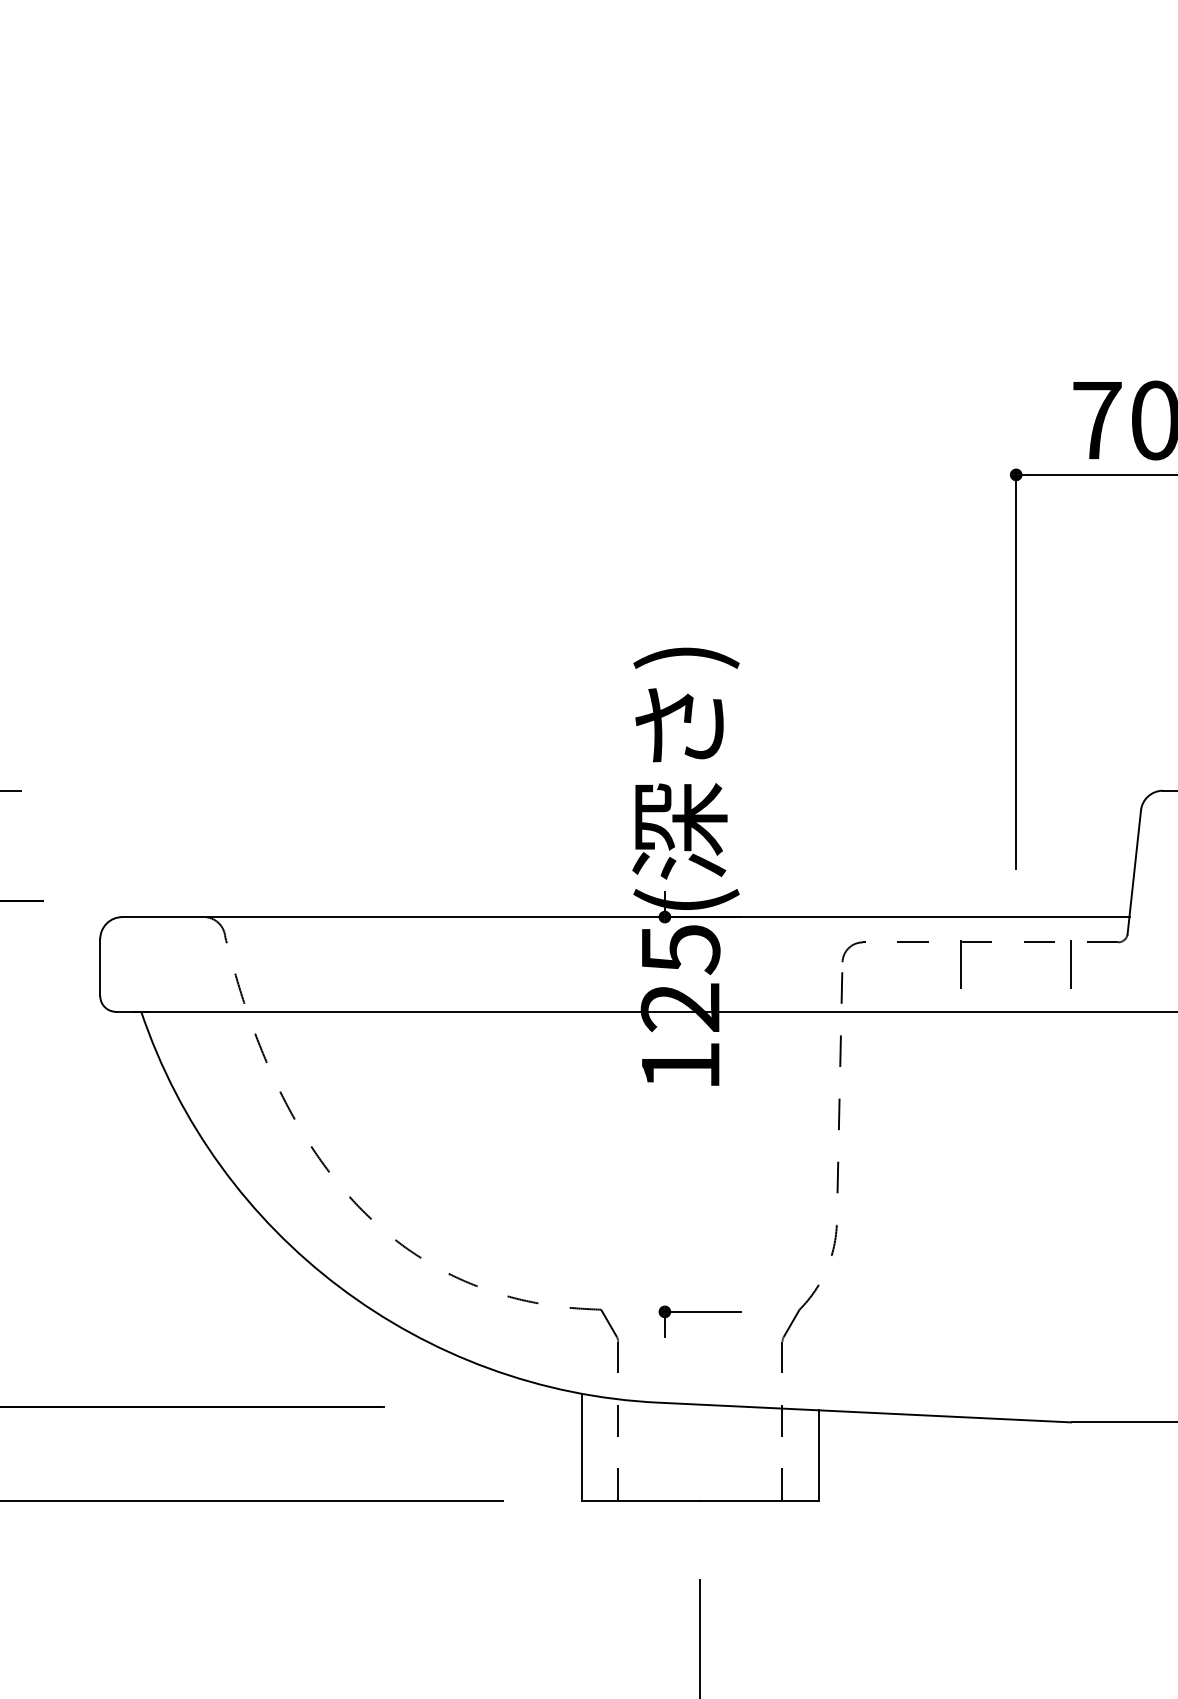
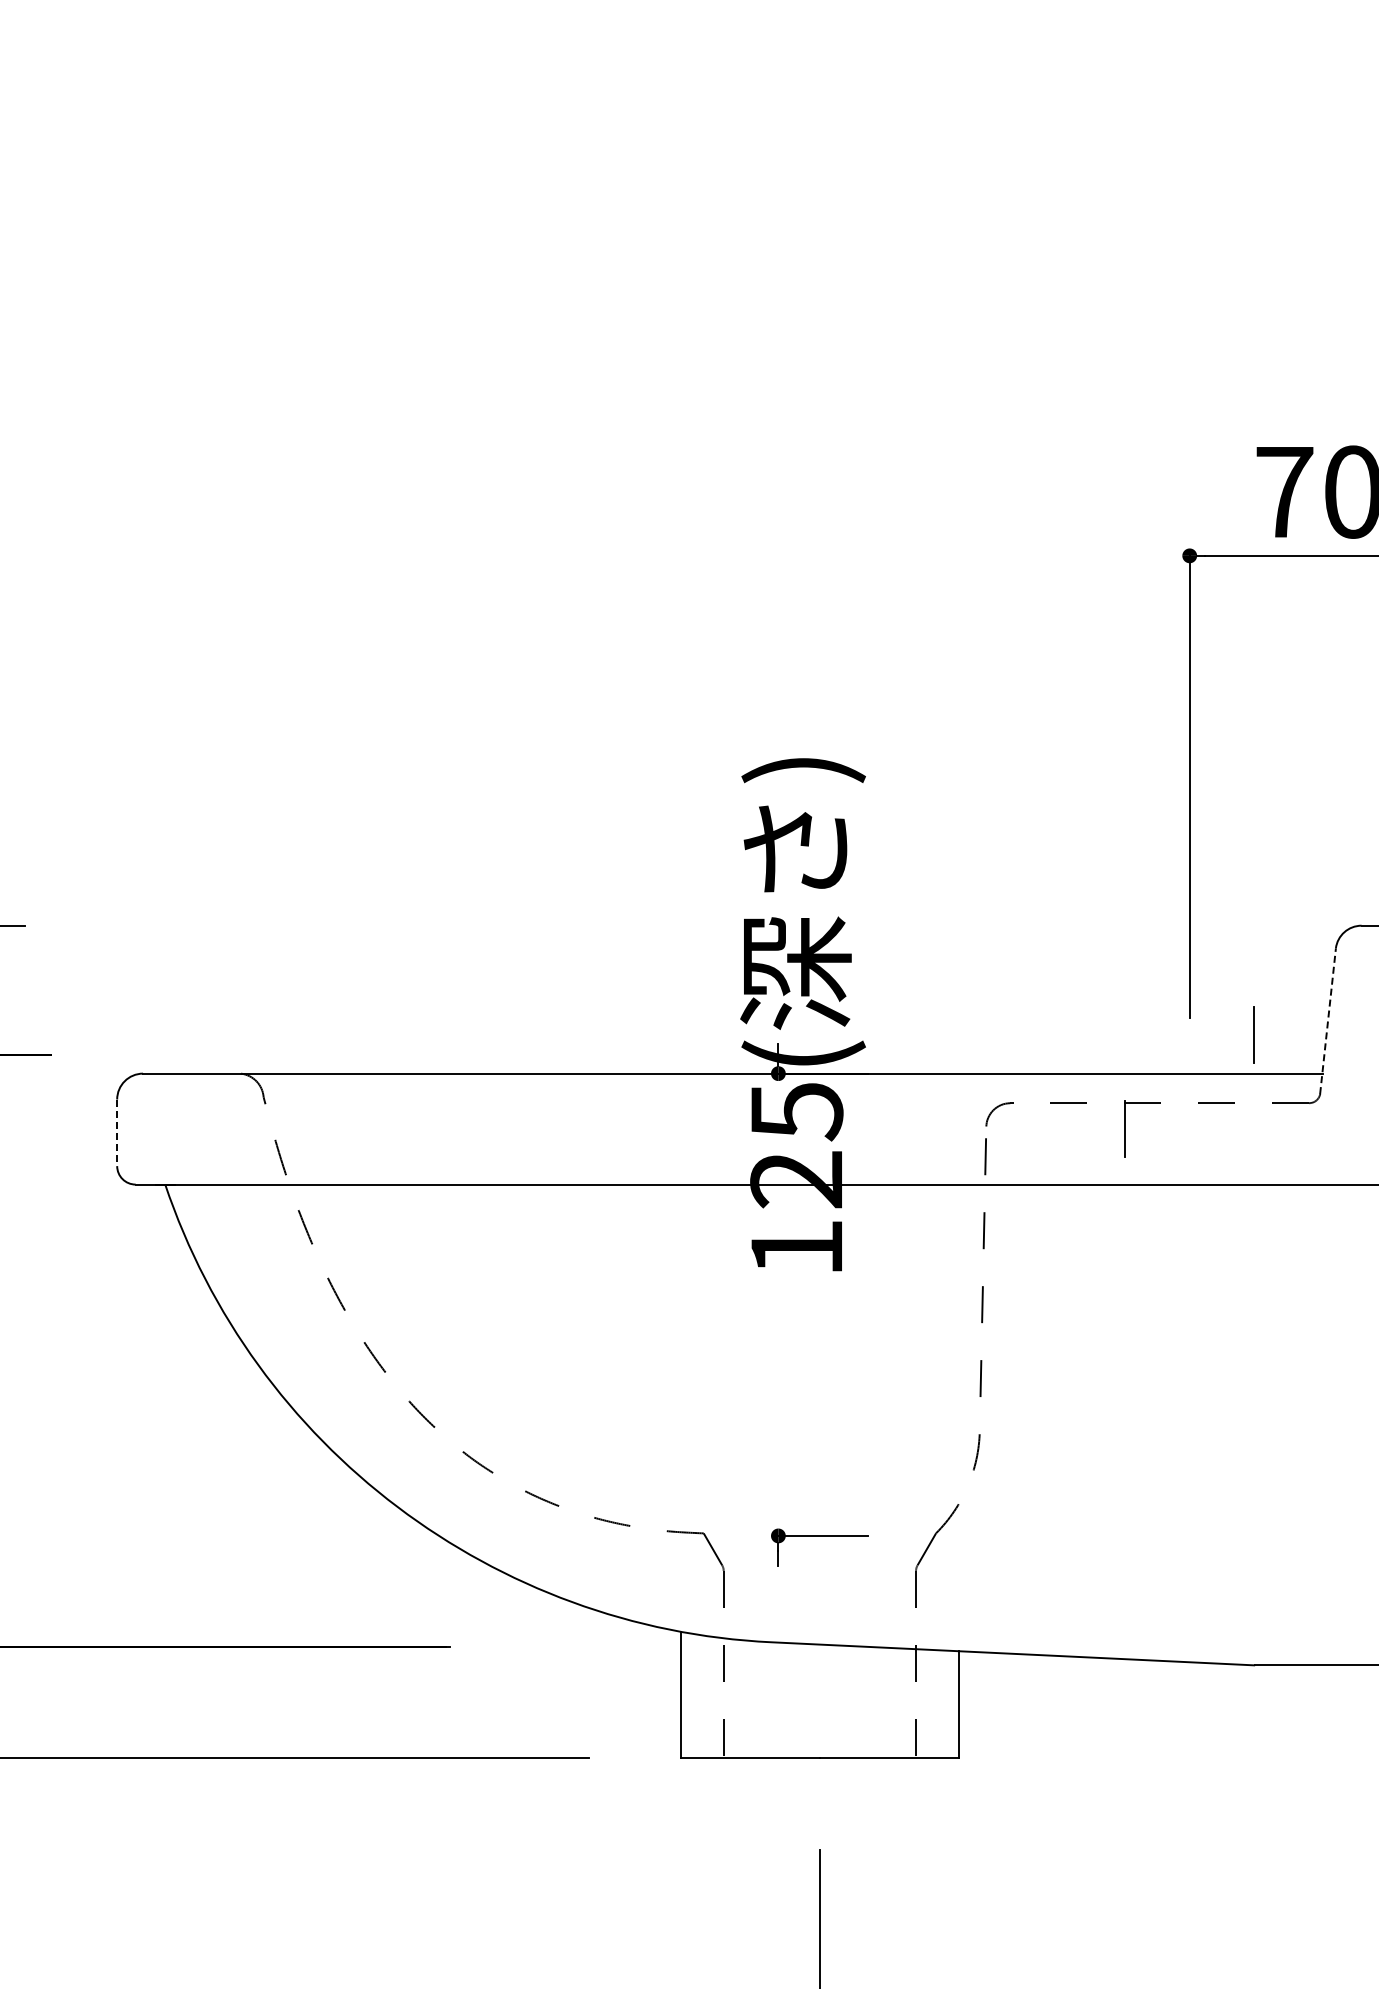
line: (1134, 871) -> (1328, 1020), solid -> dashed
line: (1070, 963) -> (1253, 1034), moved
line: (100, 968) -> (117, 1133), solid -> dashed

